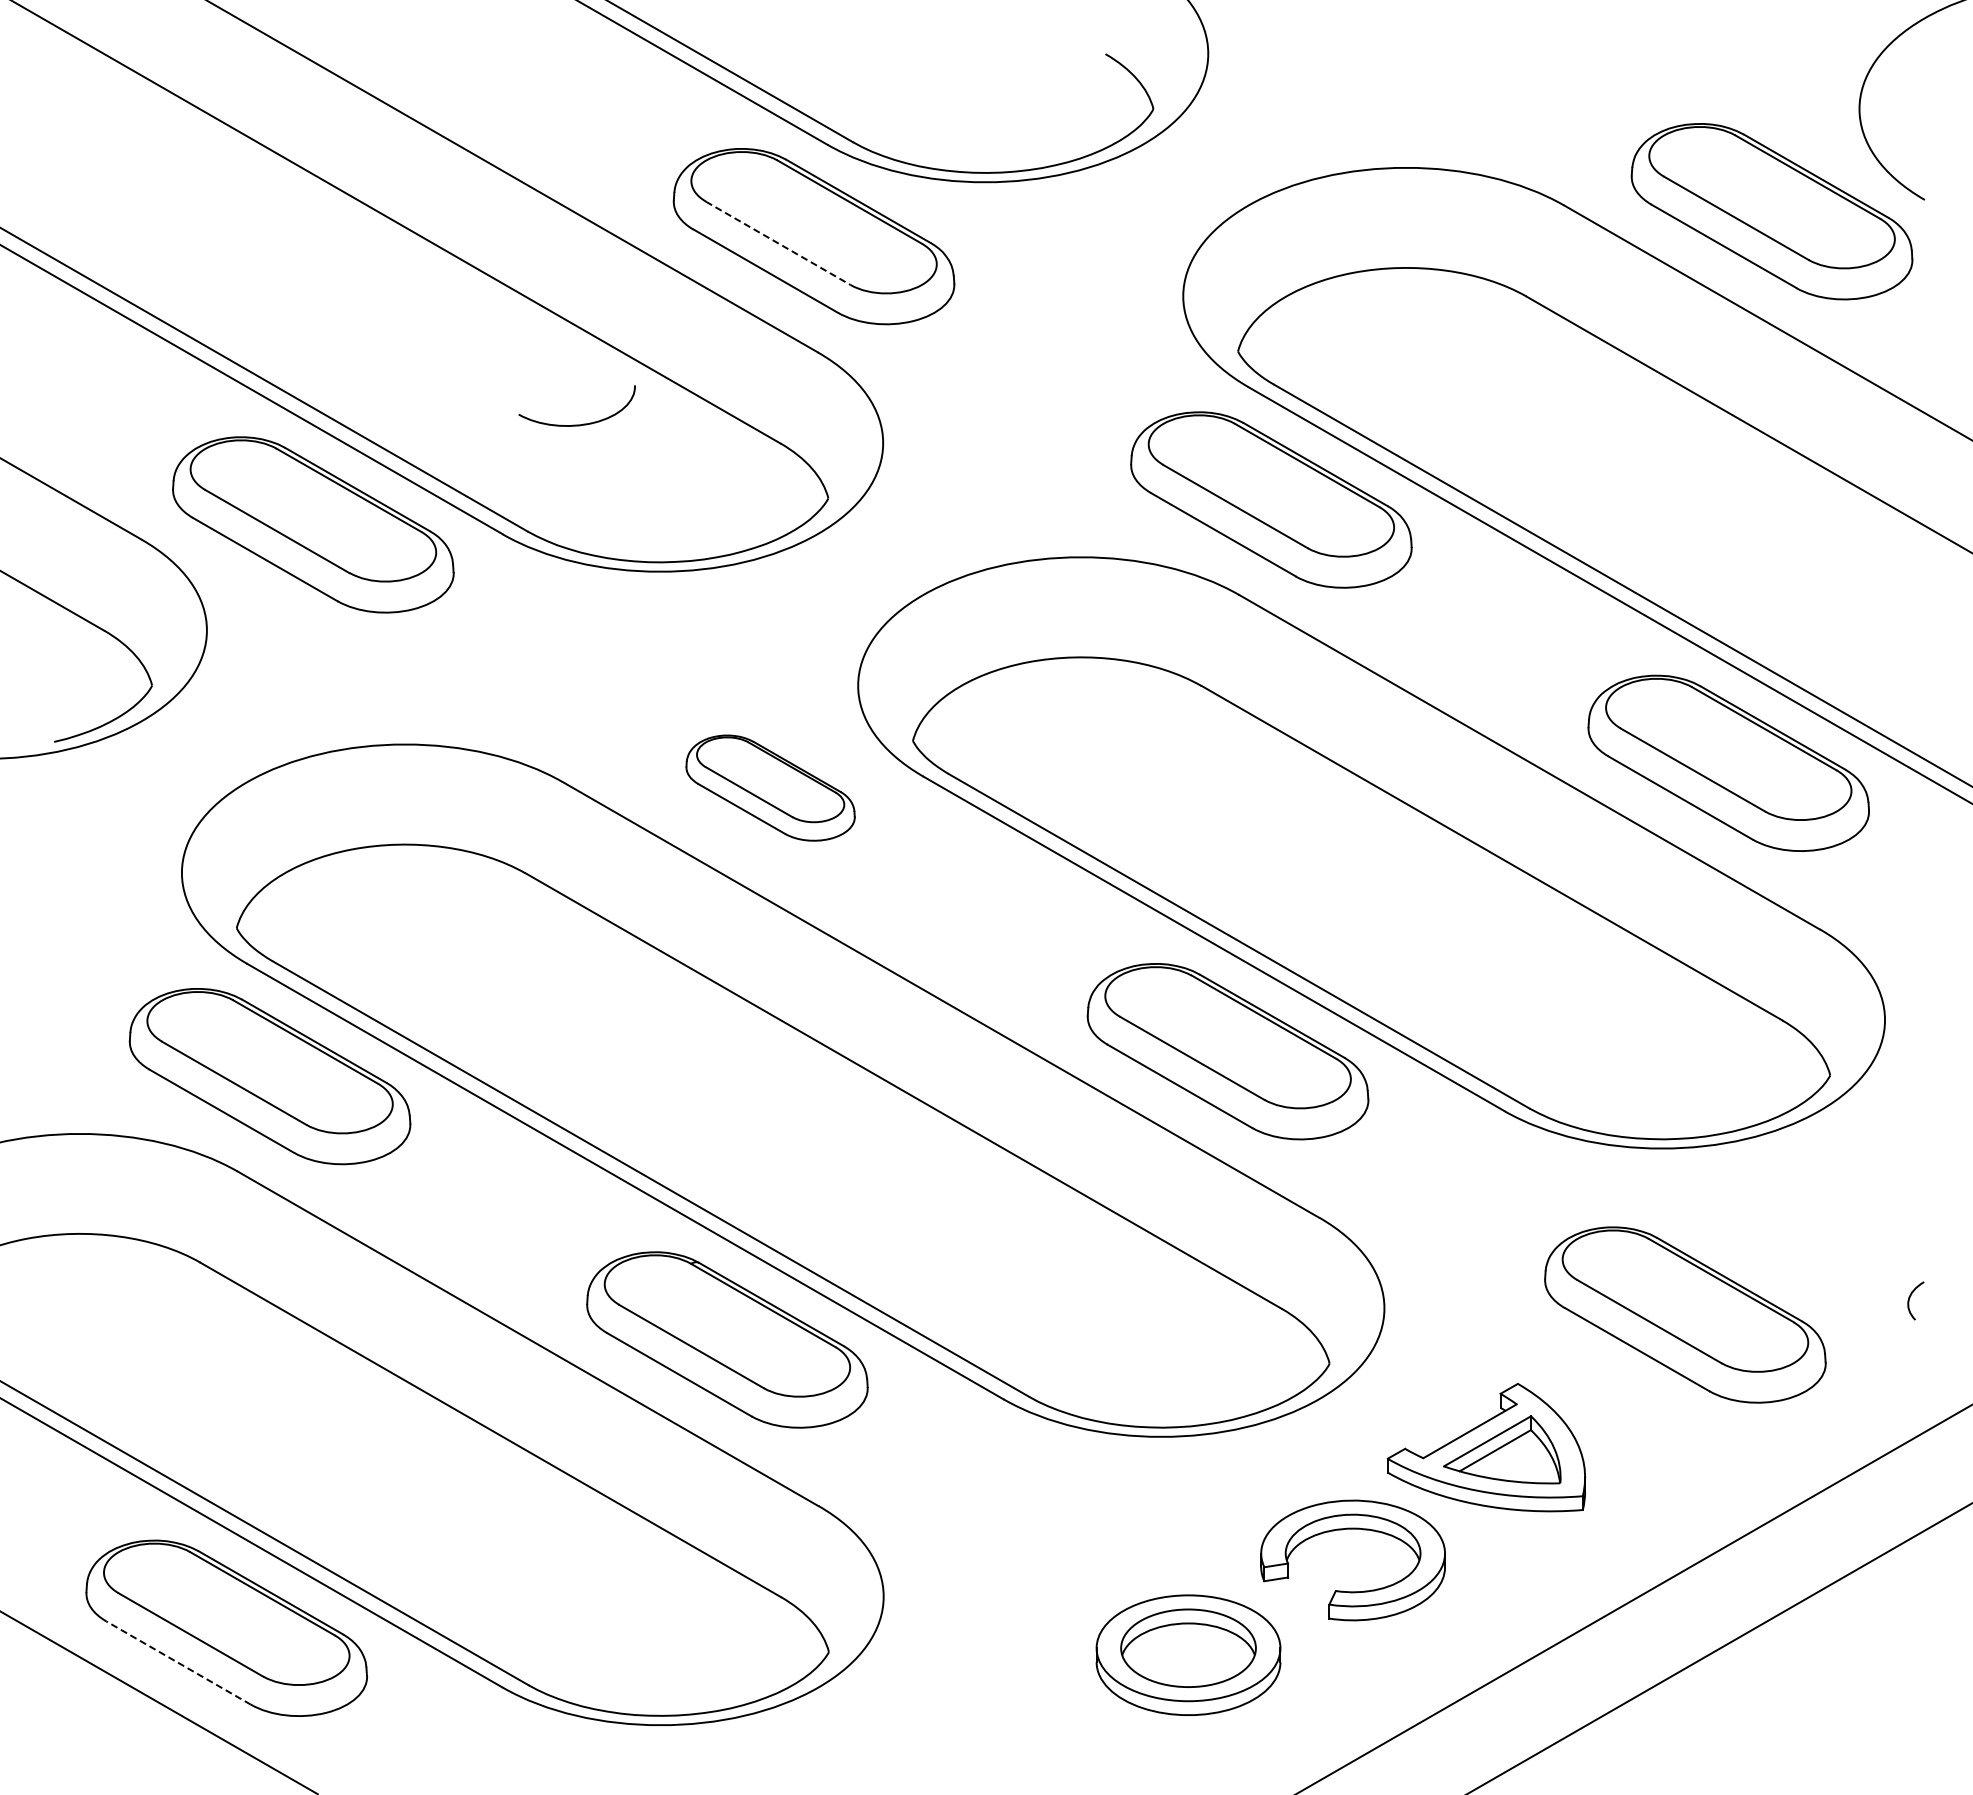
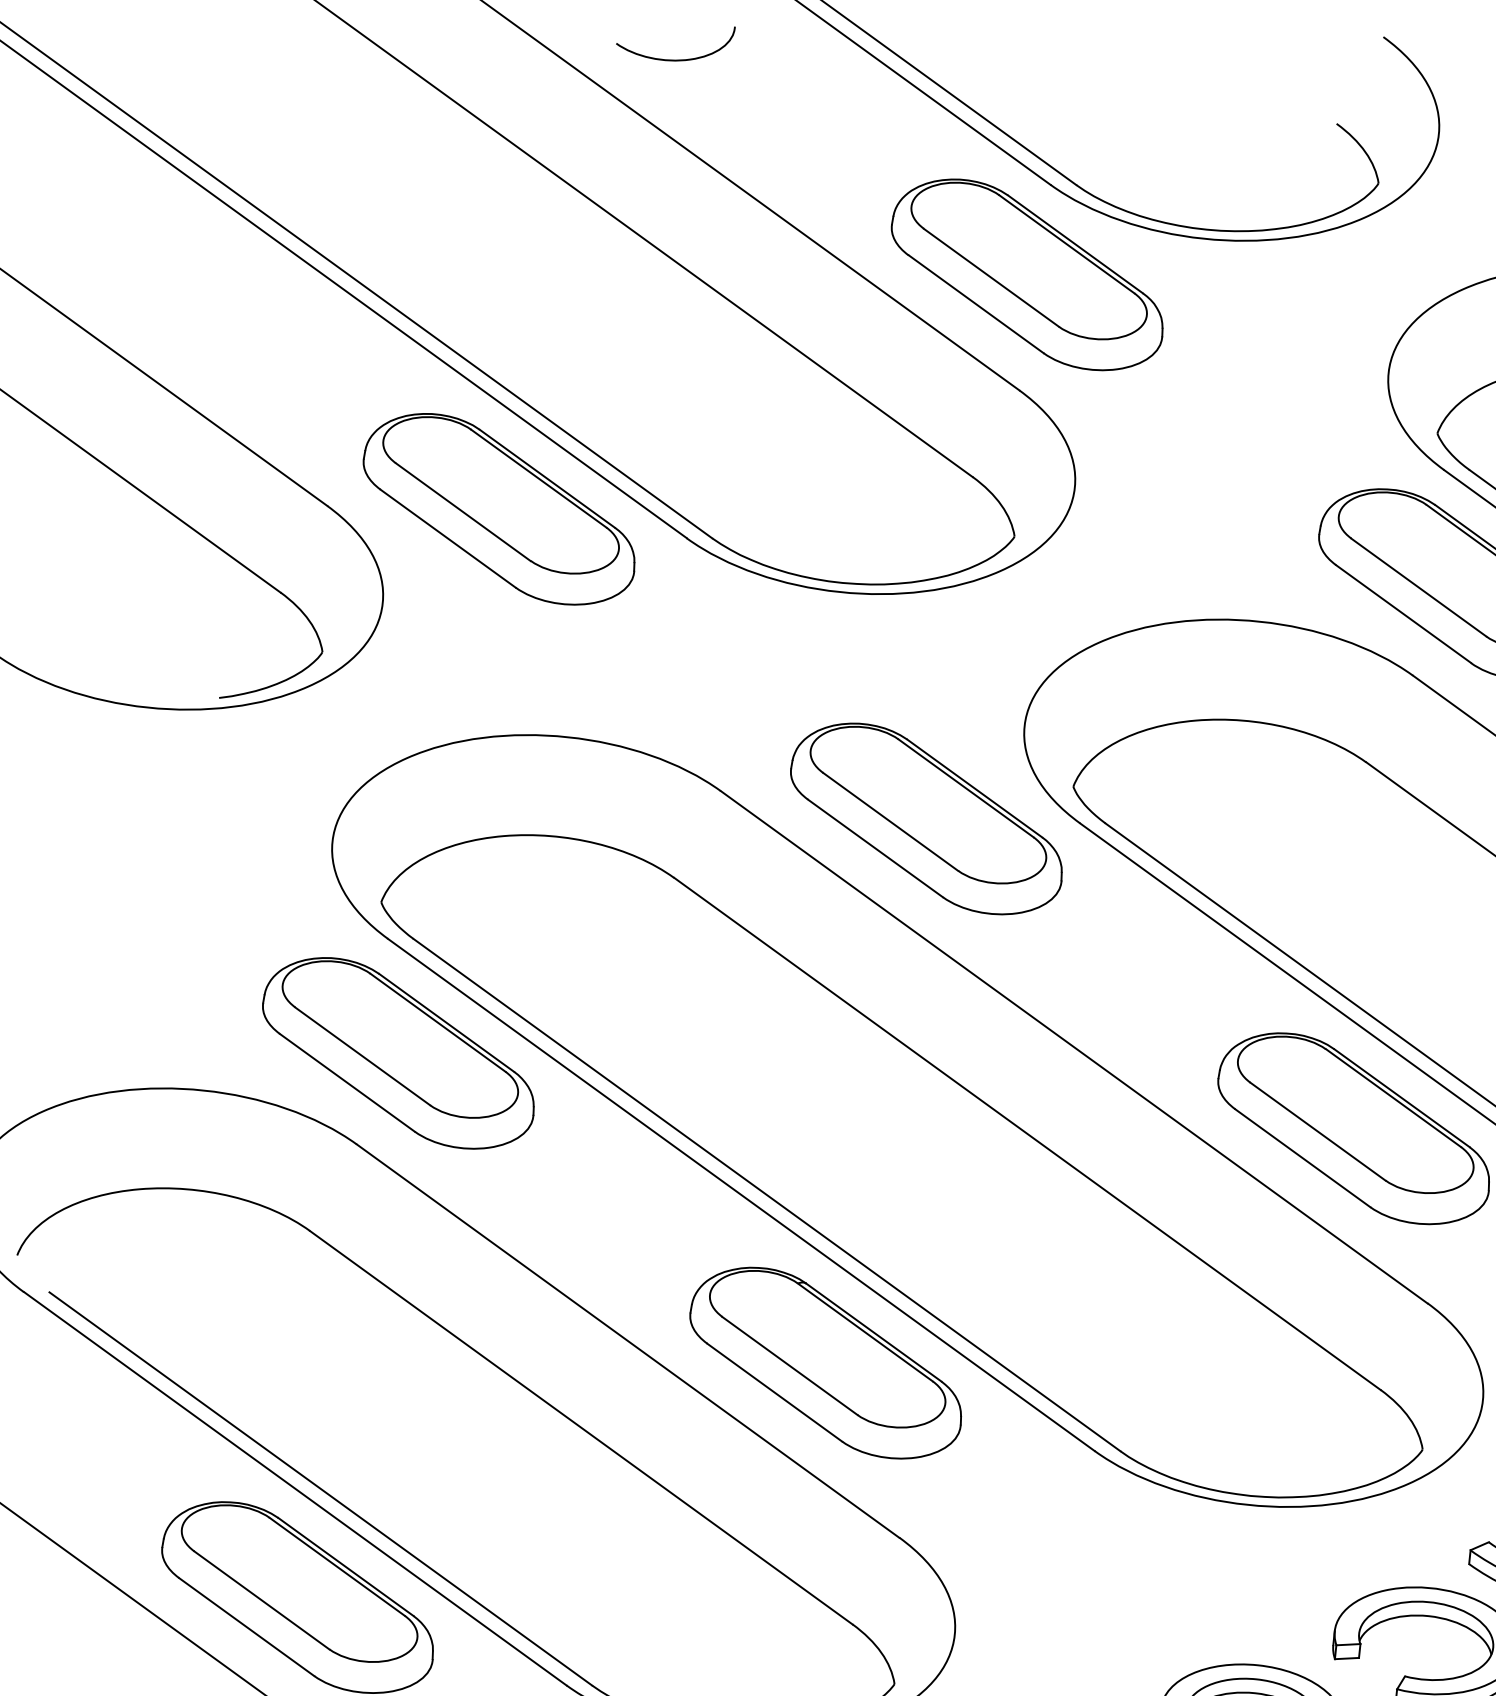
line: (778, 243) -> (991, 277), dashed -> solid
curve: (576, 424) -> (672, 59), moved
part: (770, 787) -> (926, 818), size x1.67
line: (178, 1662) -> (246, 1626), dashed -> solid

